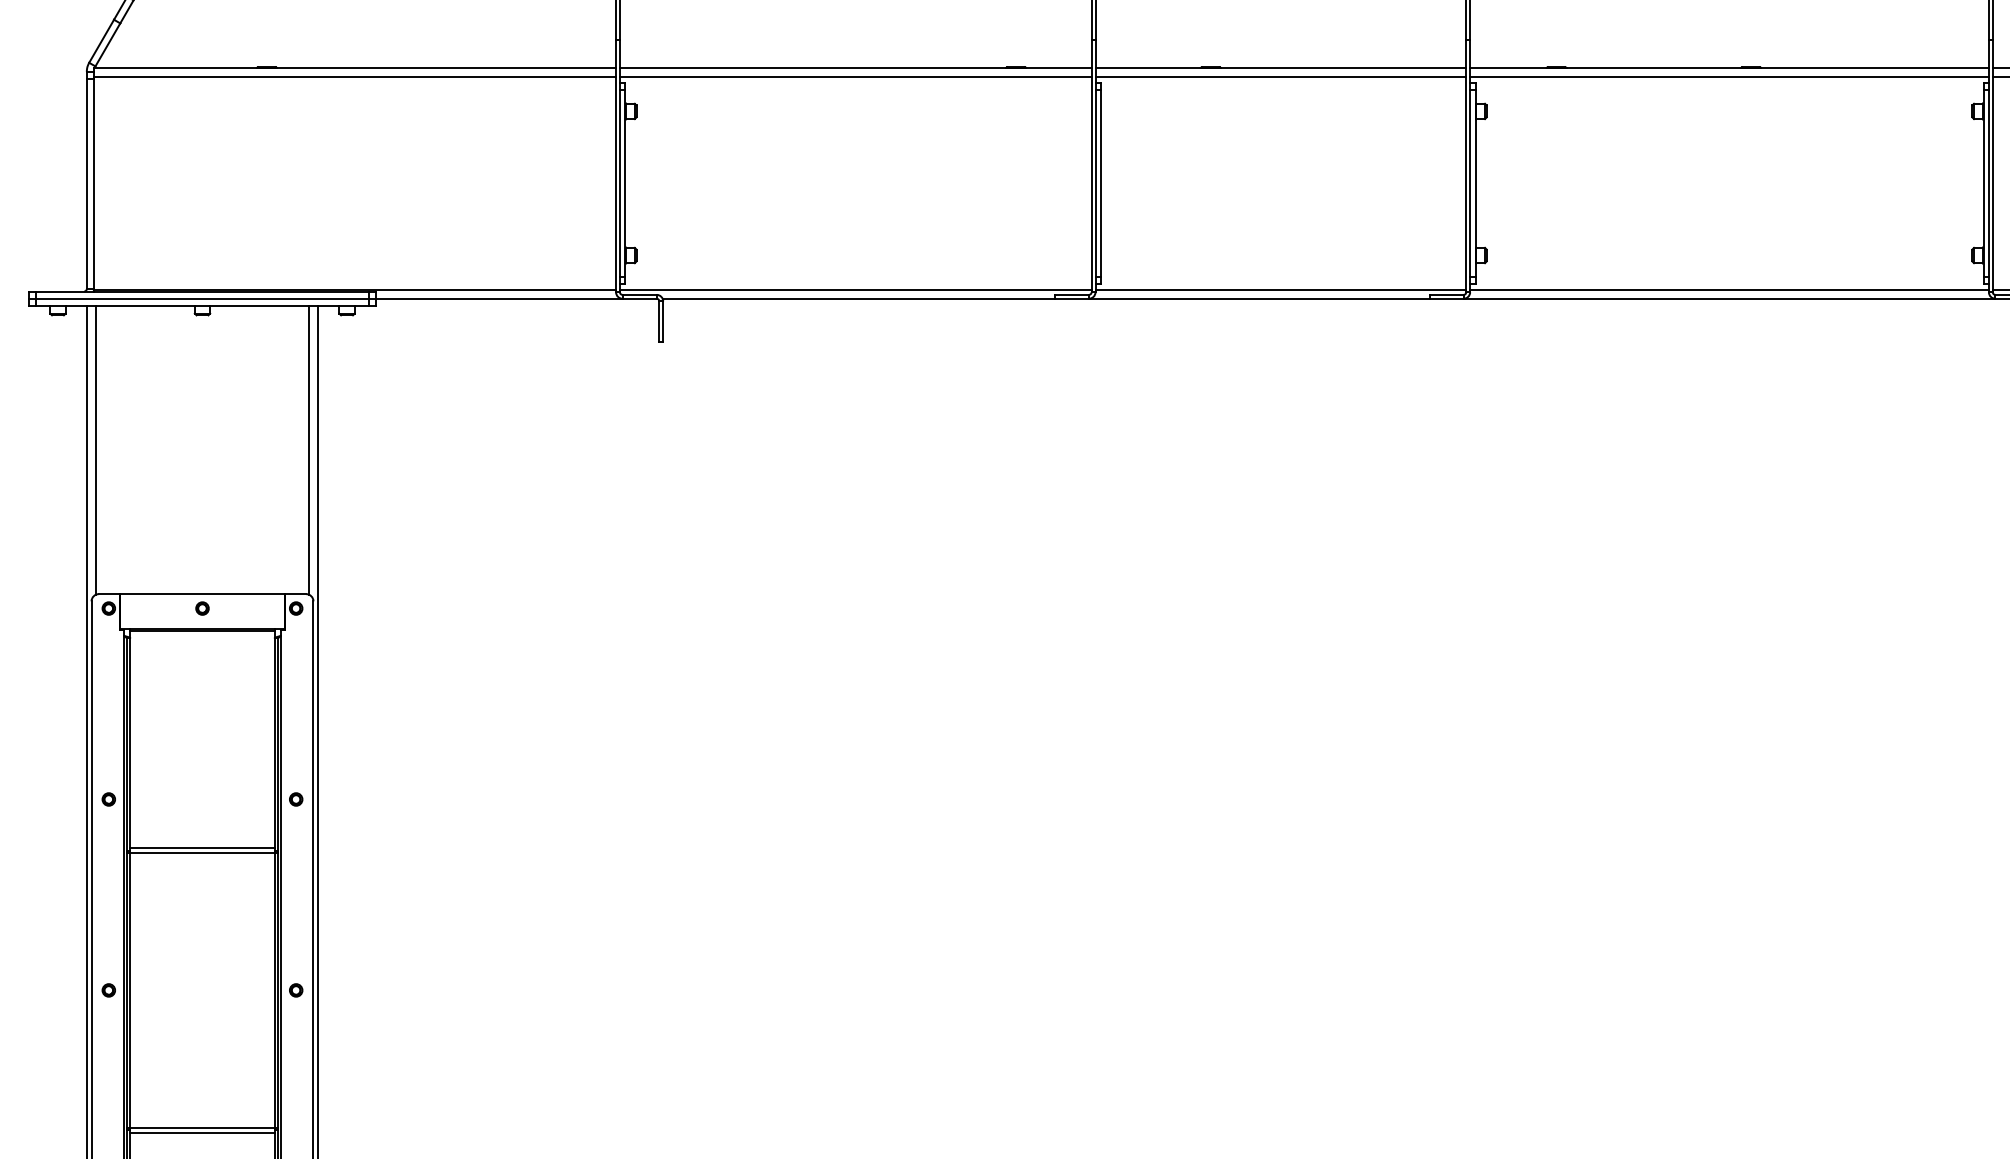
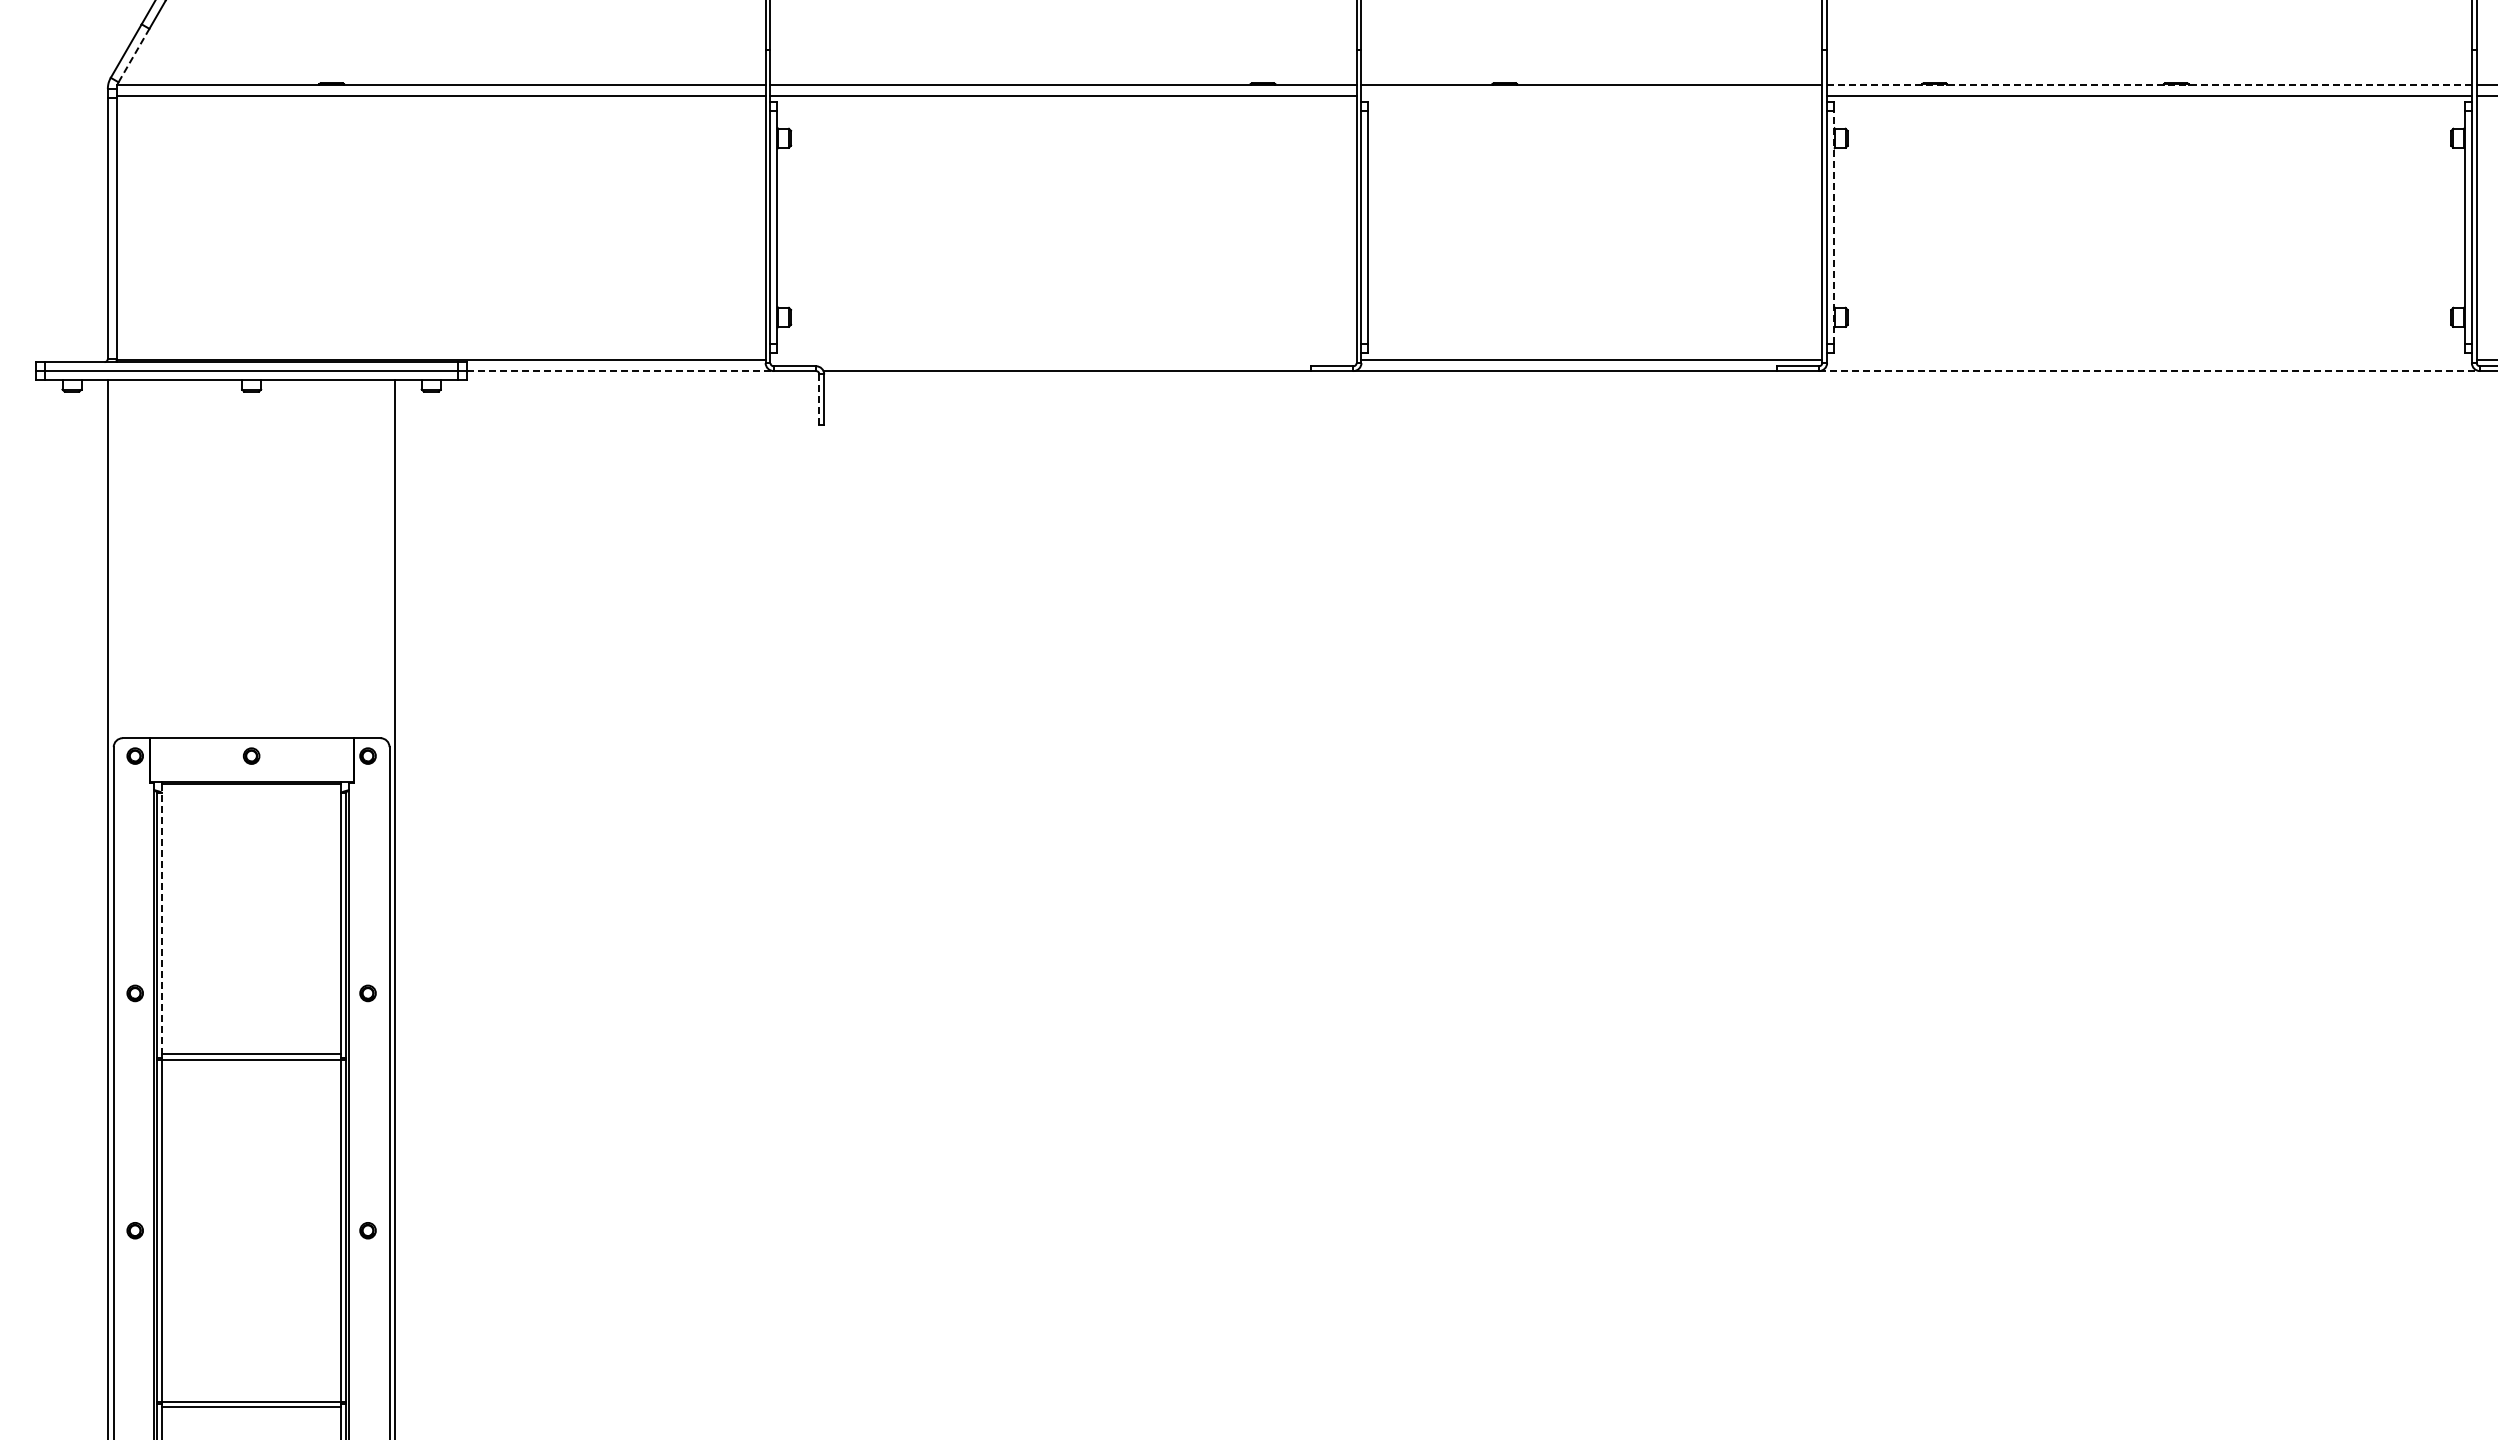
line: (108, 44) -> (134, 55), solid -> dashed
line: (1729, 68) -> (2149, 84), solid -> dashed
line: (1280, 77) -> (1591, 95), removed
line: (1475, 183) -> (1833, 227), solid -> dashed
line: (855, 289) -> (1063, 359), removed
line: (1729, 289) -> (2149, 359), removed
line: (499, 299) -> (620, 371), solid -> dashed
line: (1729, 299) -> (2149, 371), solid -> dashed
line: (659, 322) -> (819, 400), solid -> dashed
line: (96, 450) -> (119, 559), removed
line: (308, 450) -> (383, 559), removed
line: (130, 740) -> (162, 919), solid -> dashed

